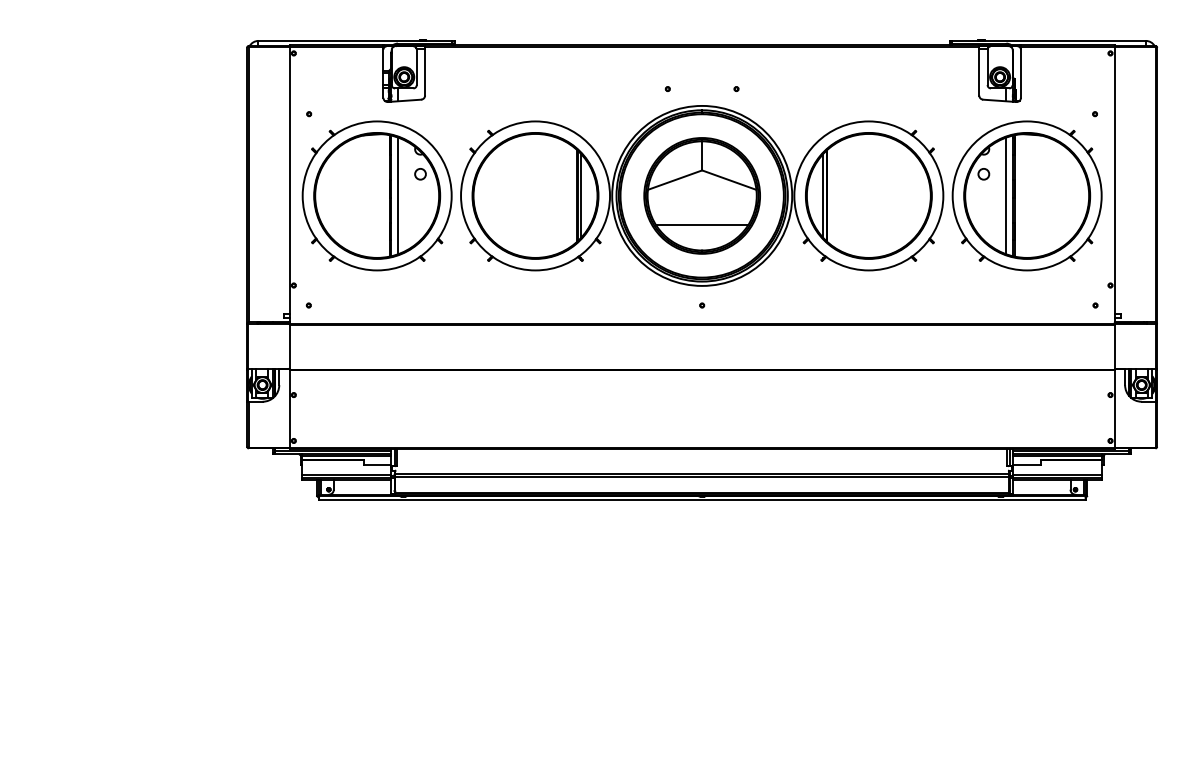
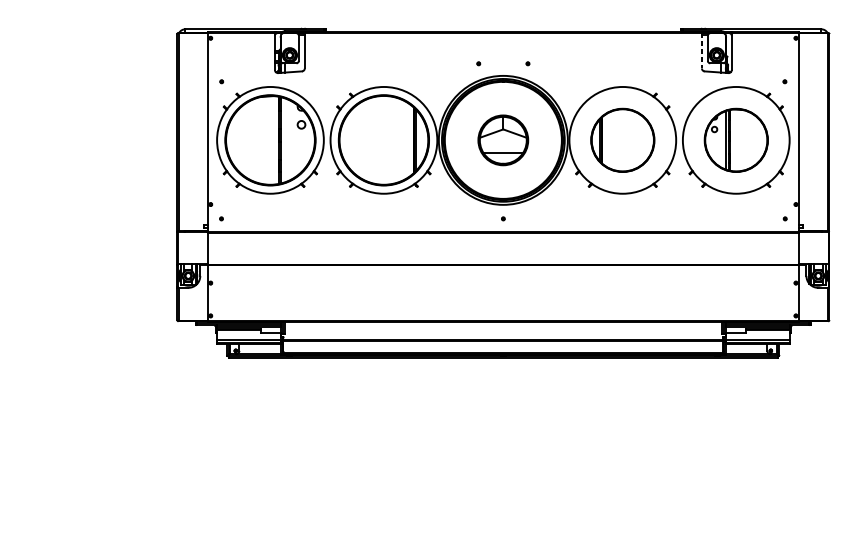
line: (979, 71) -> (702, 51), solid -> dashed
line: (398, 195) -> (285, 140), removed
part: (701, 195) -> (502, 140), size x0.6
part: (868, 195) -> (622, 140), size x0.7
part: (1027, 195) -> (736, 140), size x0.7

